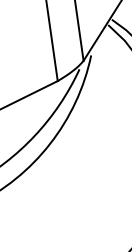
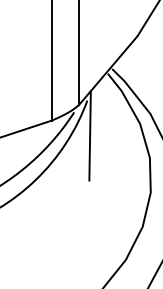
line: (98, 90) -> (89, 135), added

